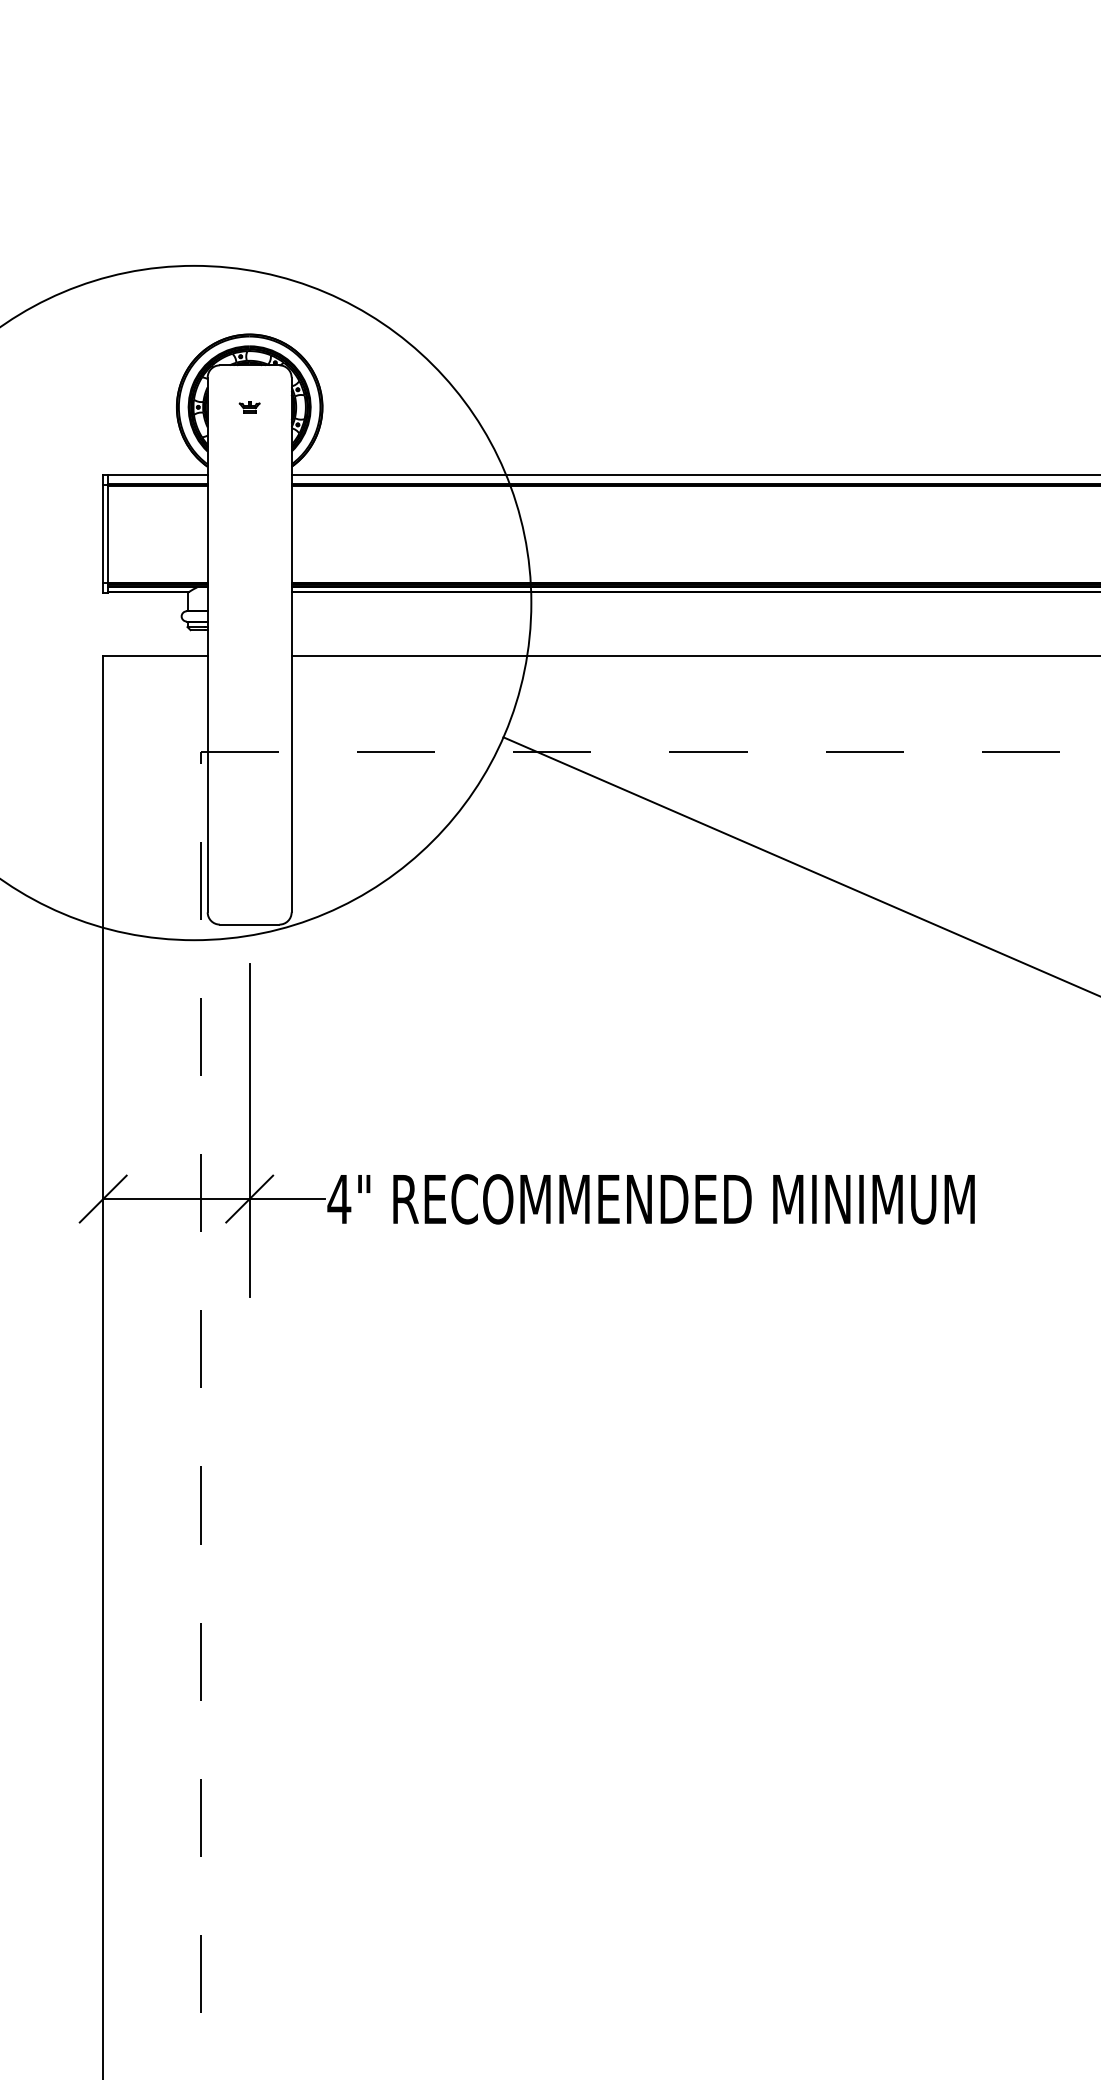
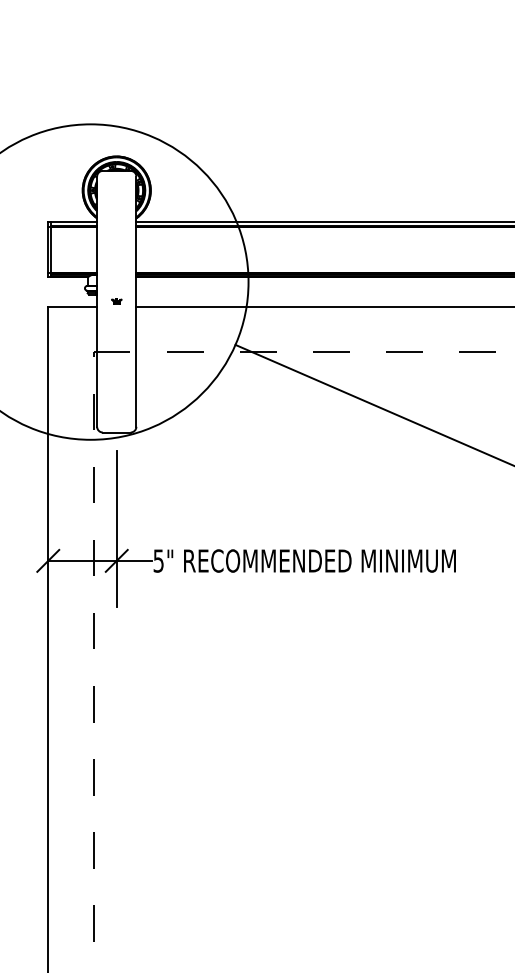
part: (249, 407) -> (116, 301), moved
text: (338, 1198) -> (158, 560), 4" -> 5"

